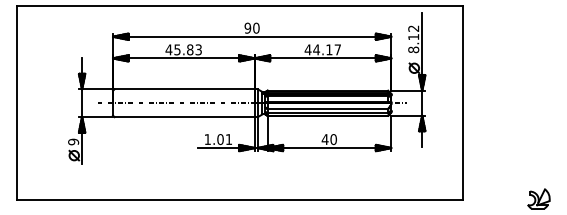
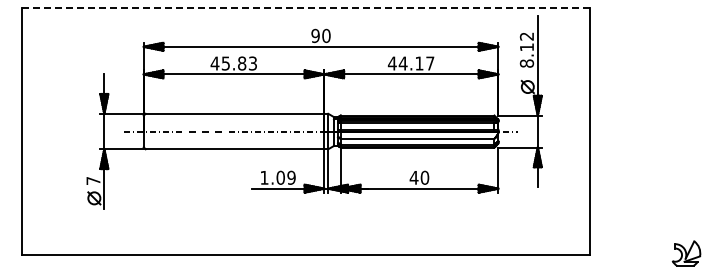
line: (239, 6) -> (305, 8), solid -> dashed
text: (228, 139) -> (291, 177), 1.01 -> 1.09
text: (73, 141) -> (93, 180), 9 -> 7

